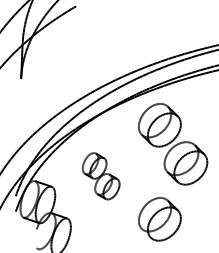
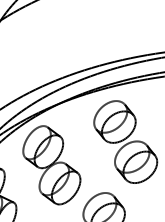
part: (100, 175) -> (51, 164), size x1.67

